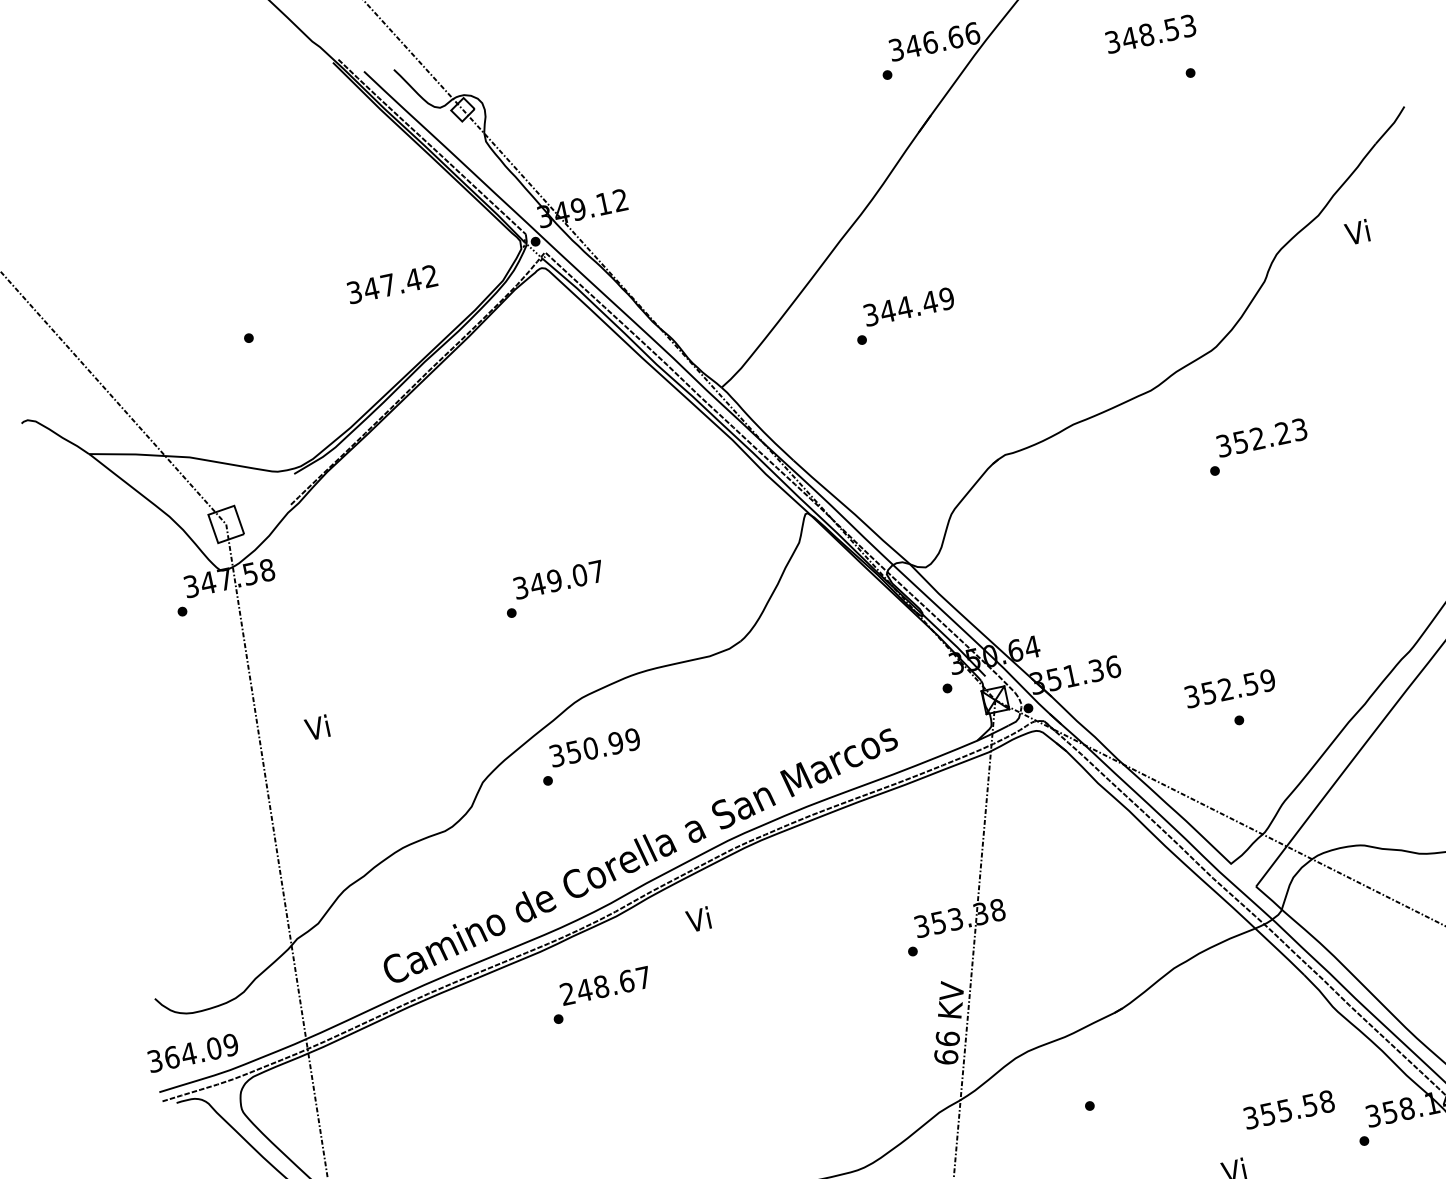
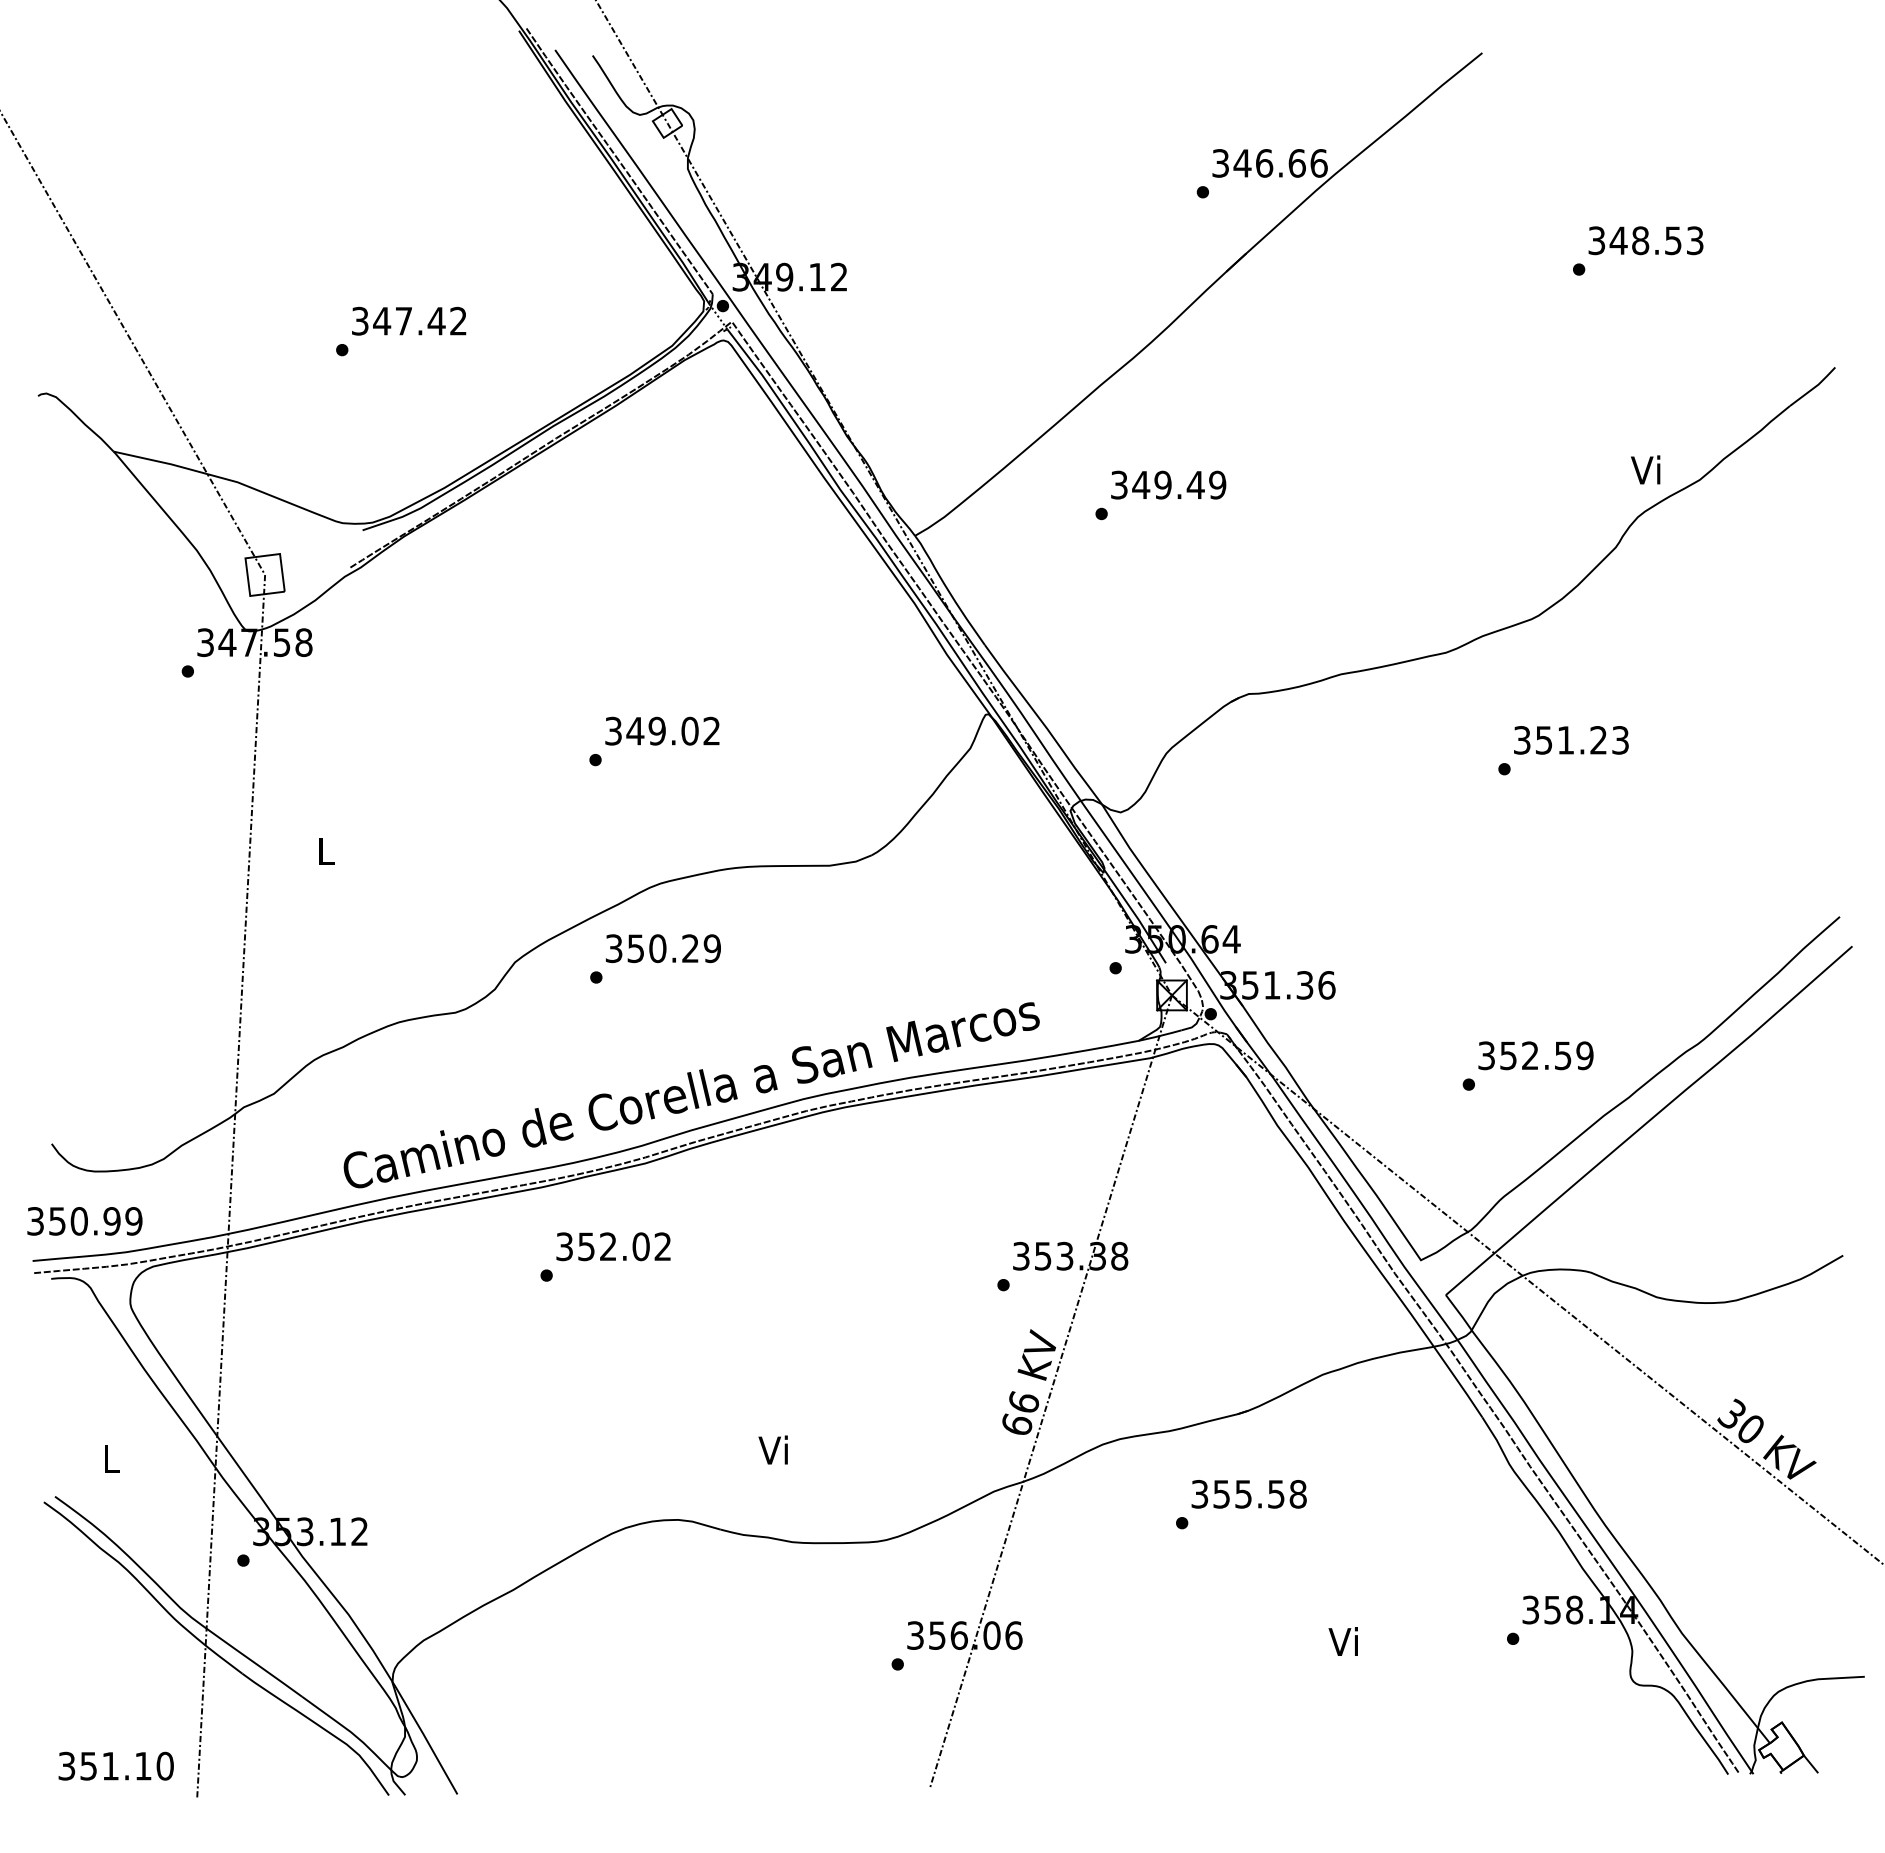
text: (1150, 33) -> (1645, 240), moved
text: (1357, 232) -> (1645, 469), moved
text: (392, 283) -> (409, 320), moved
text: (905, 307) -> (1163, 484), 344.49 -> 349.49
text: (1257, 438) -> (1565, 740), 352.23 -> 351.23
text: (596, 571) -> (711, 730), 349.07 -> 349.02
text: (1229, 688) -> (1535, 1055), moved
text: (316, 727) -> (323, 850), Vi -> L
text: (615, 743) -> (690, 948), 350.99 -> 350.29
text: (697, 919) -> (772, 1449), moved
text: (605, 985) -> (613, 1246), 248.67 -> 352.02
text: (192, 1053) -> (84, 1221), 364.09 -> 350.99
text: (1288, 1110) -> (1248, 1494), moved

